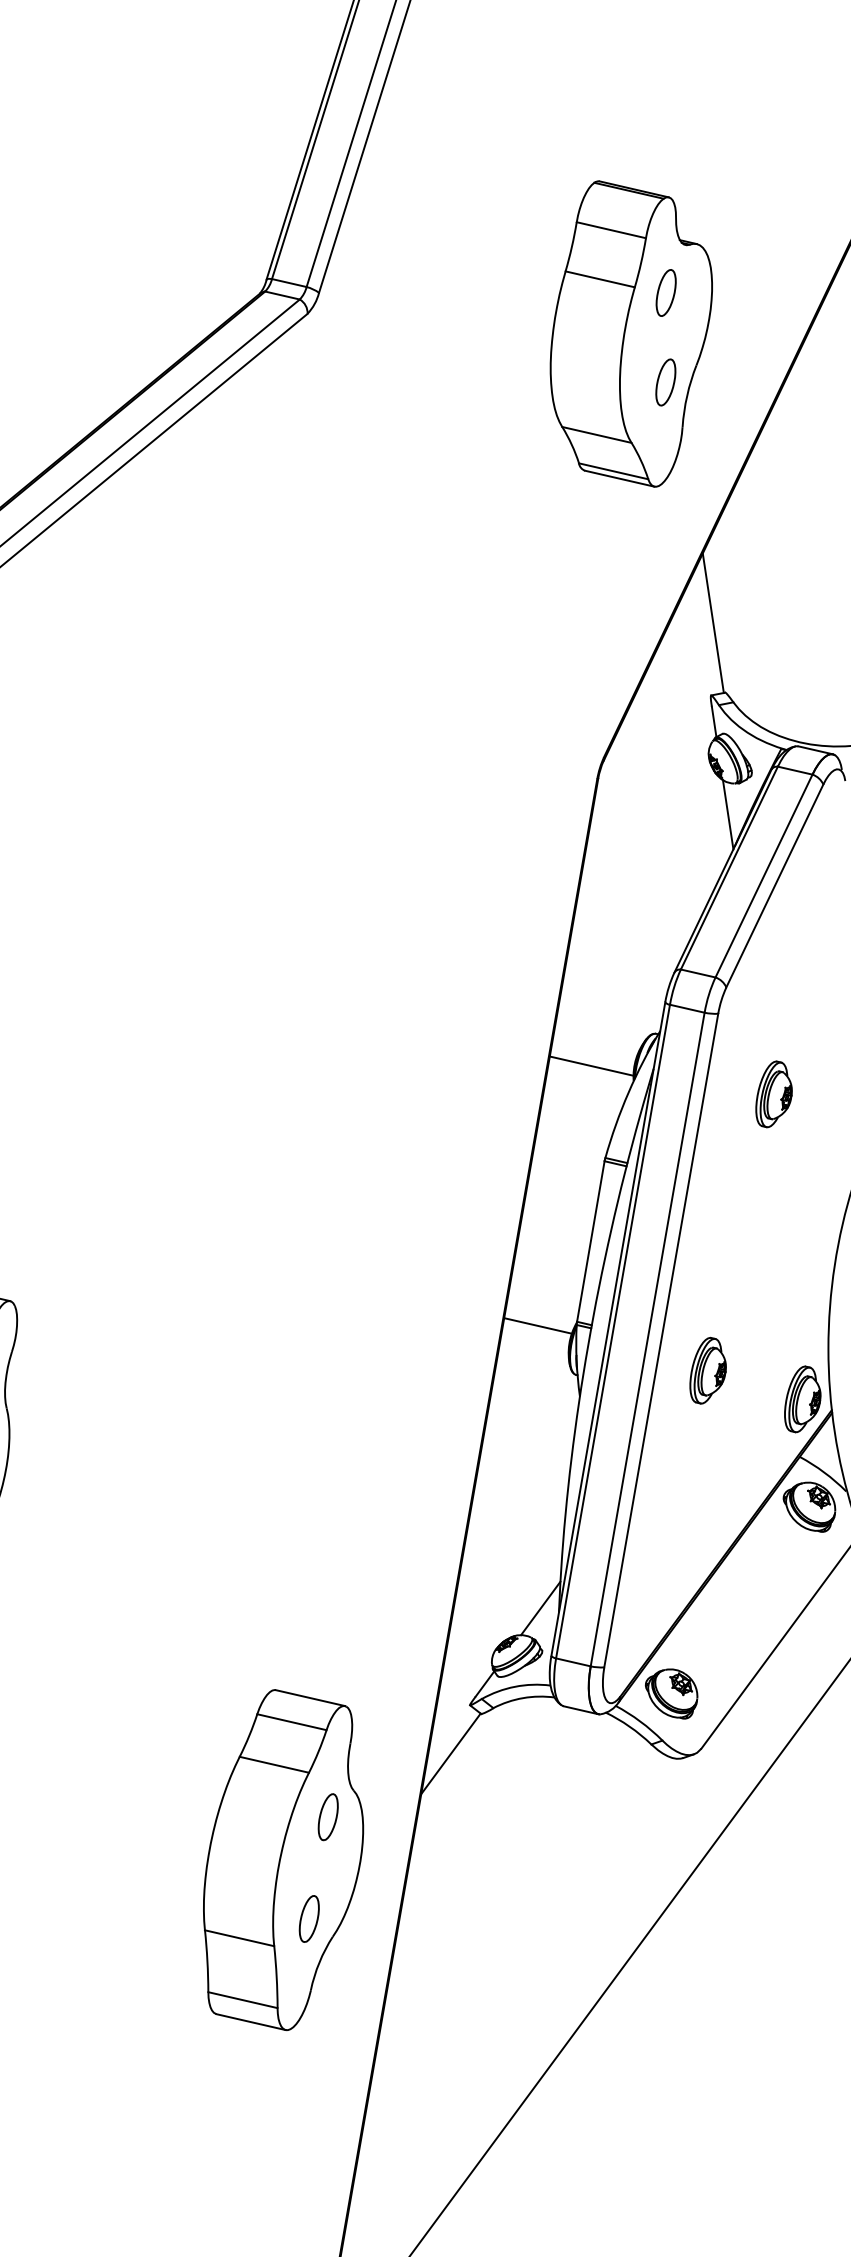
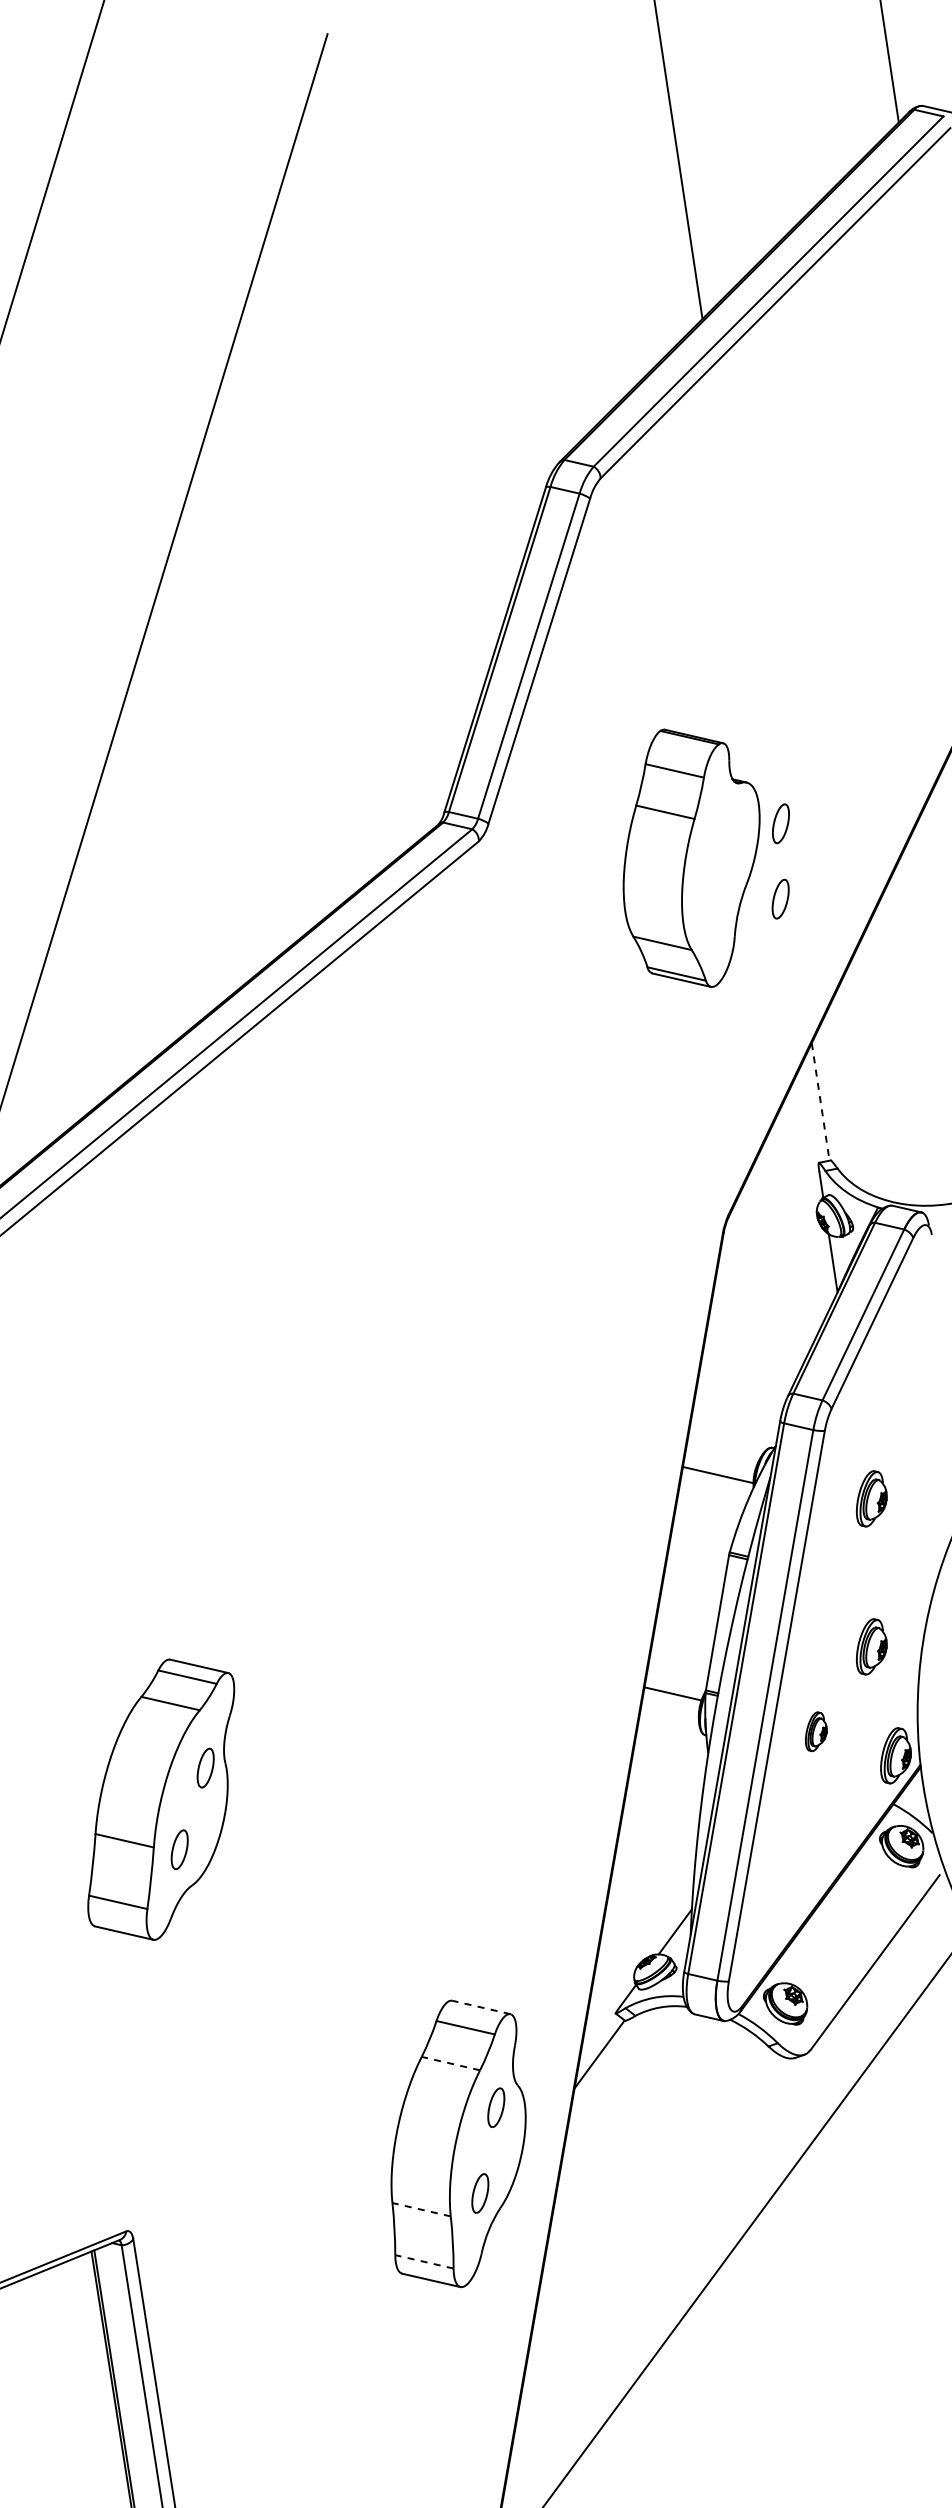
part: (631, 333) -> (691, 857), moved
line: (713, 623) -> (820, 1102), solid -> dashed
part: (773, 1269) -> (871, 1646), added
part: (708, 1370) -> (816, 1731), size x0.7
line: (310, 1698) -> (481, 2007), solid -> dashed
line: (273, 1764) -> (450, 2063), solid -> dashed
line: (239, 1937) -> (421, 2209), solid -> dashed
line: (243, 1999) -> (424, 2261), solid -> dashed

